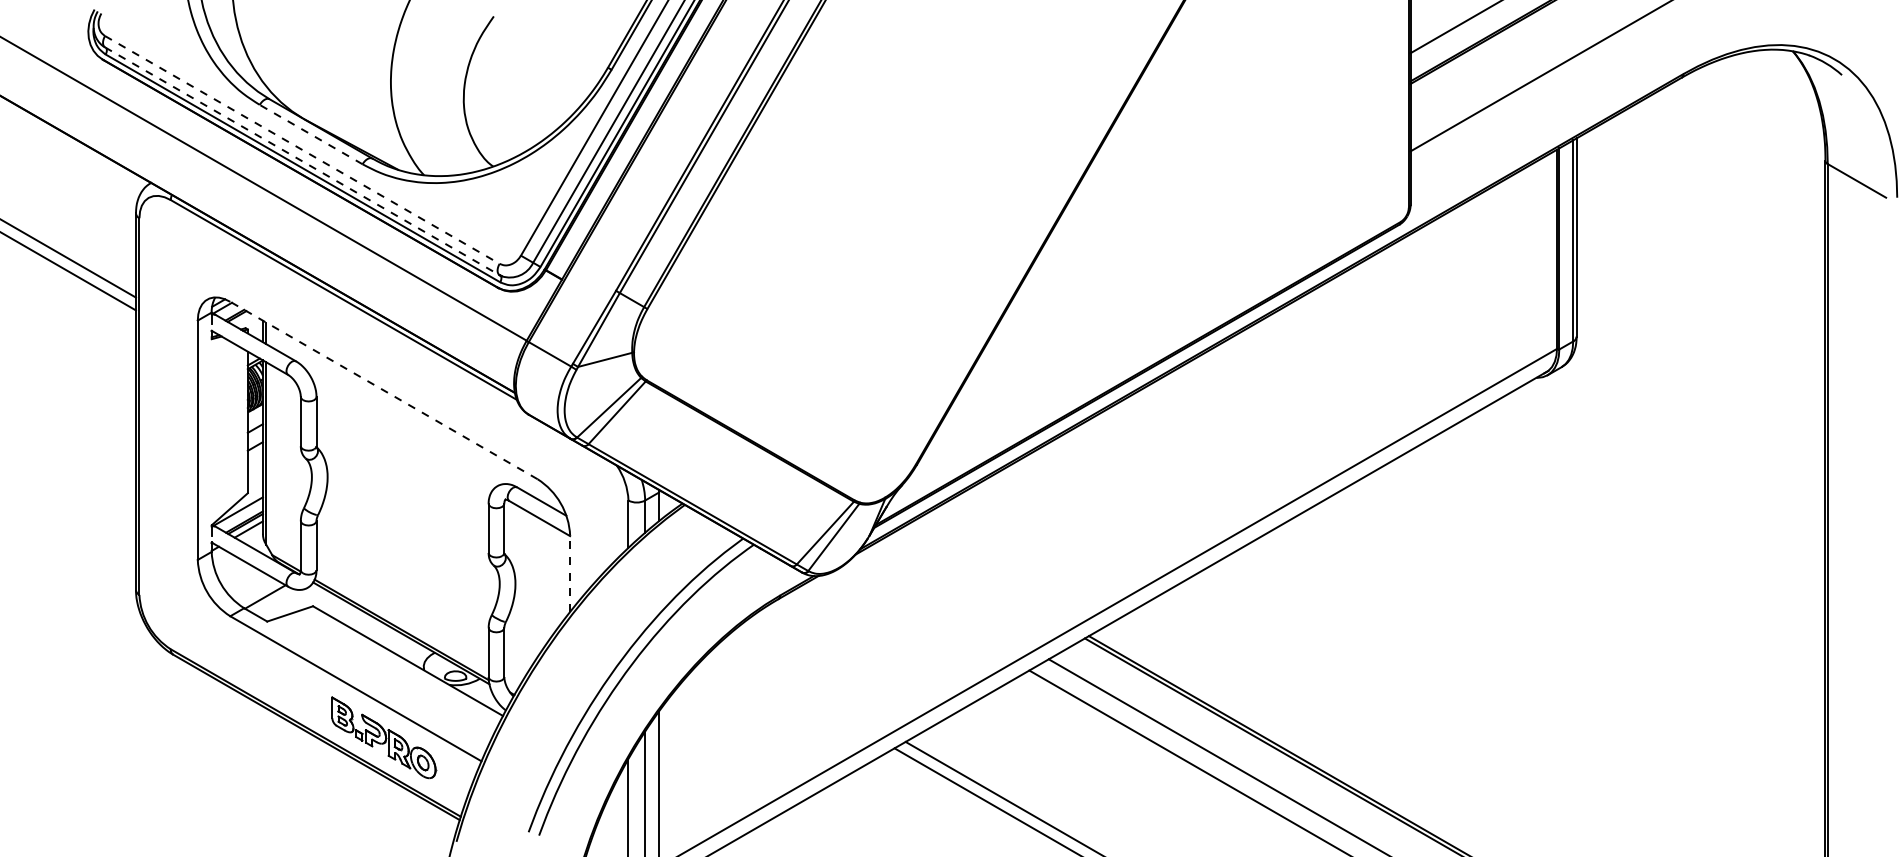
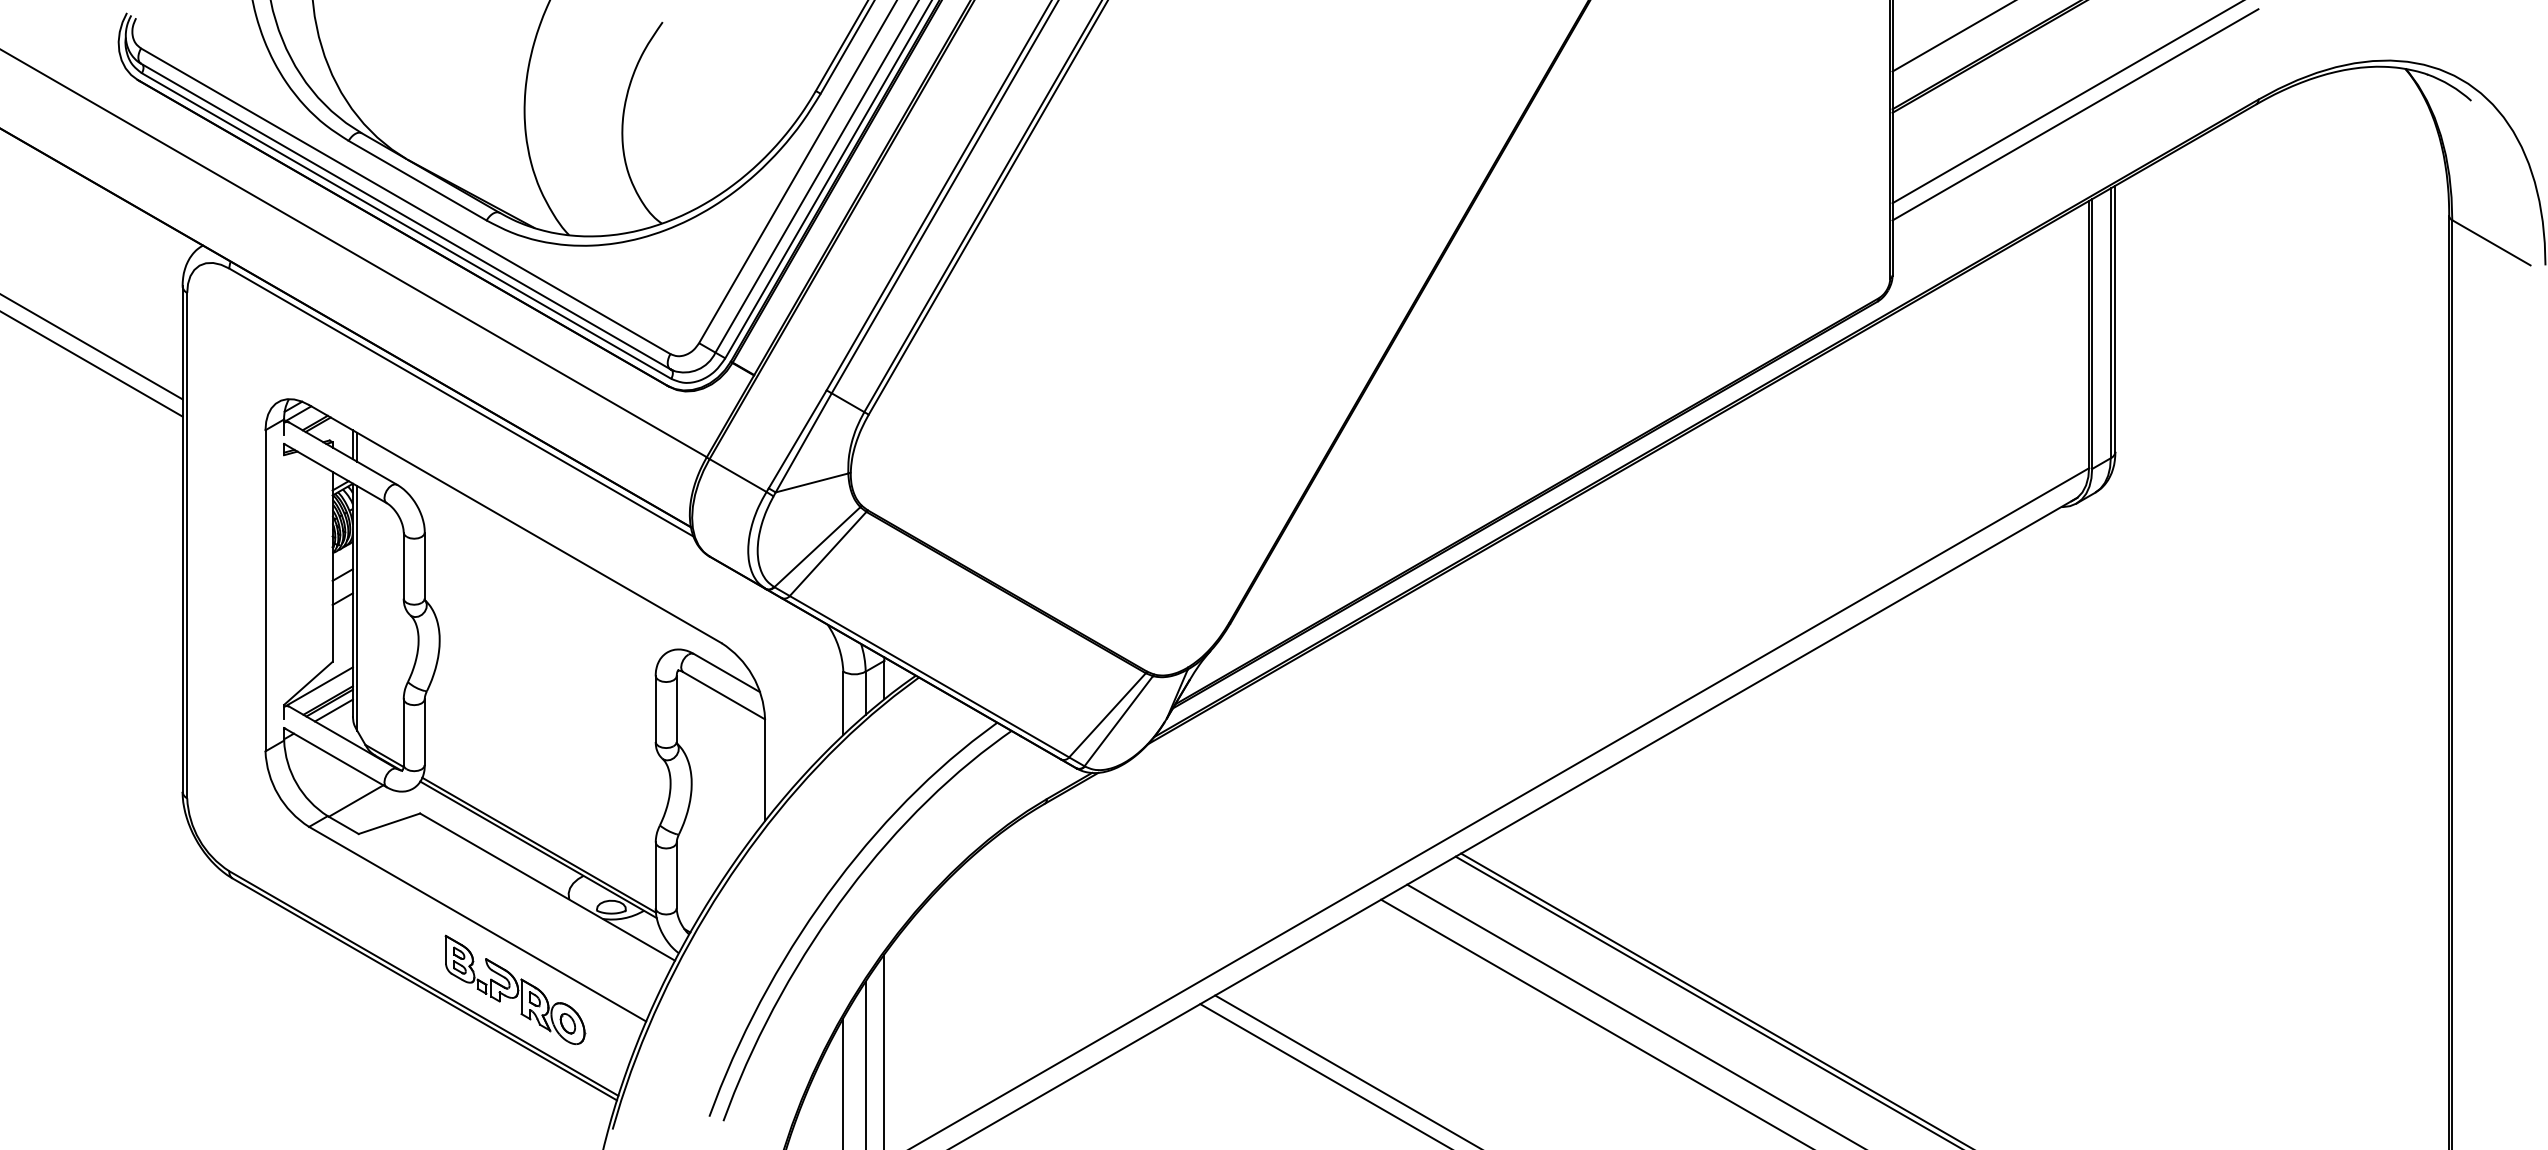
line: (1546, 85) -> (2074, 114), added
line: (310, 134) -> (416, 180), dashed -> solid
line: (302, 149) -> (405, 200), dashed -> solid
line: (302, 161) -> (405, 216), dashed -> solid
line: (383, 390) -> (514, 524), dashed -> solid
line: (570, 573) -> (765, 769), dashed -> solid

